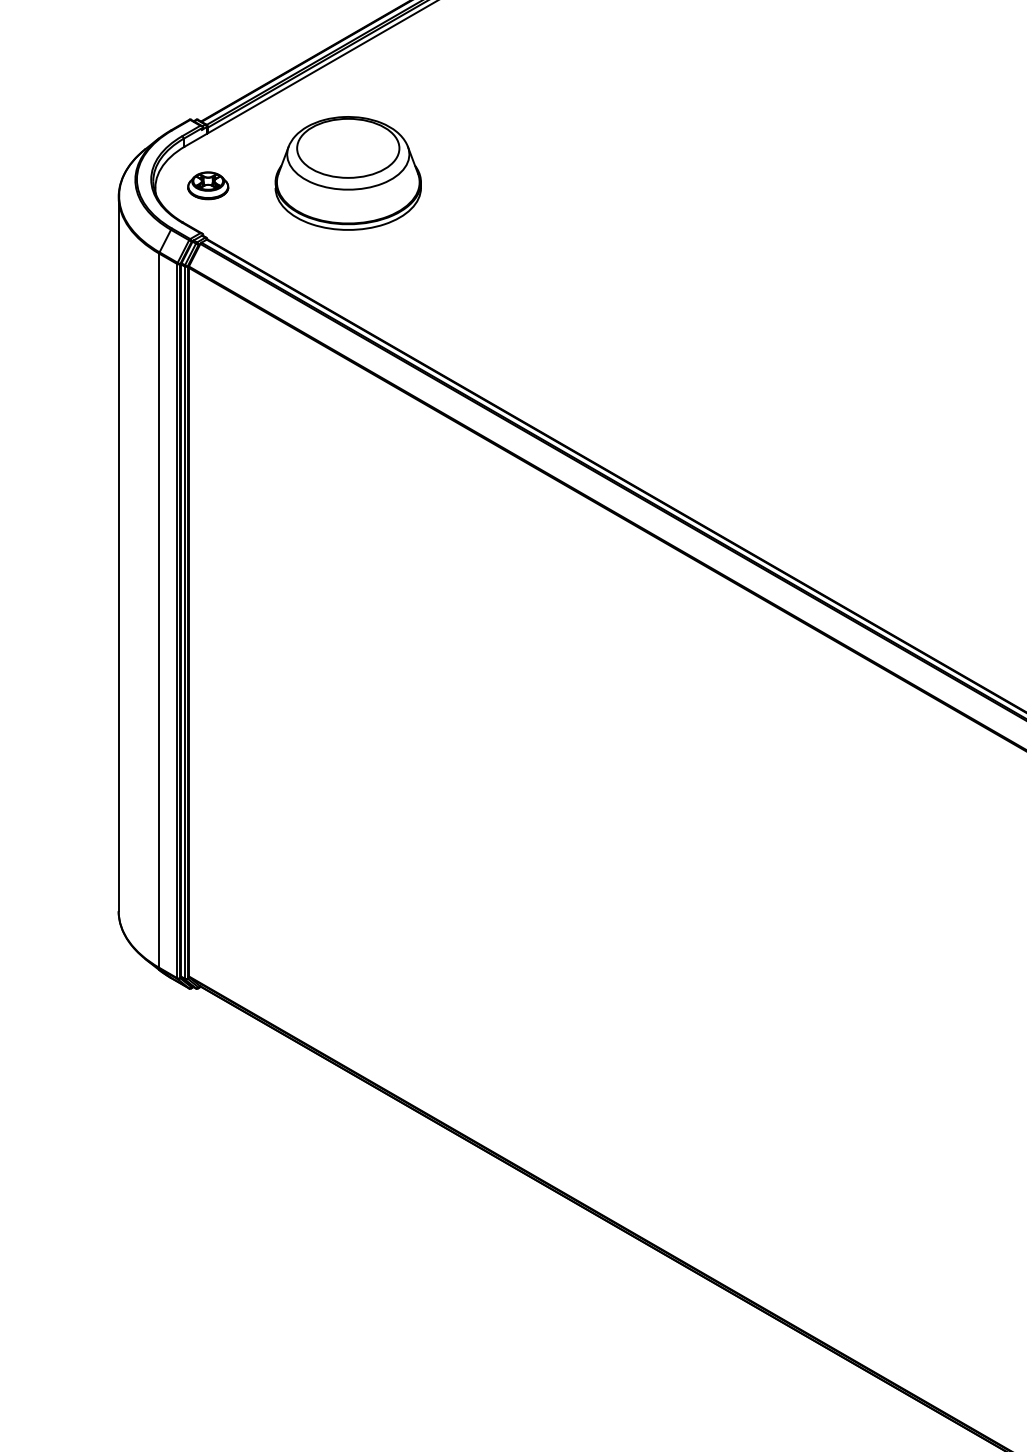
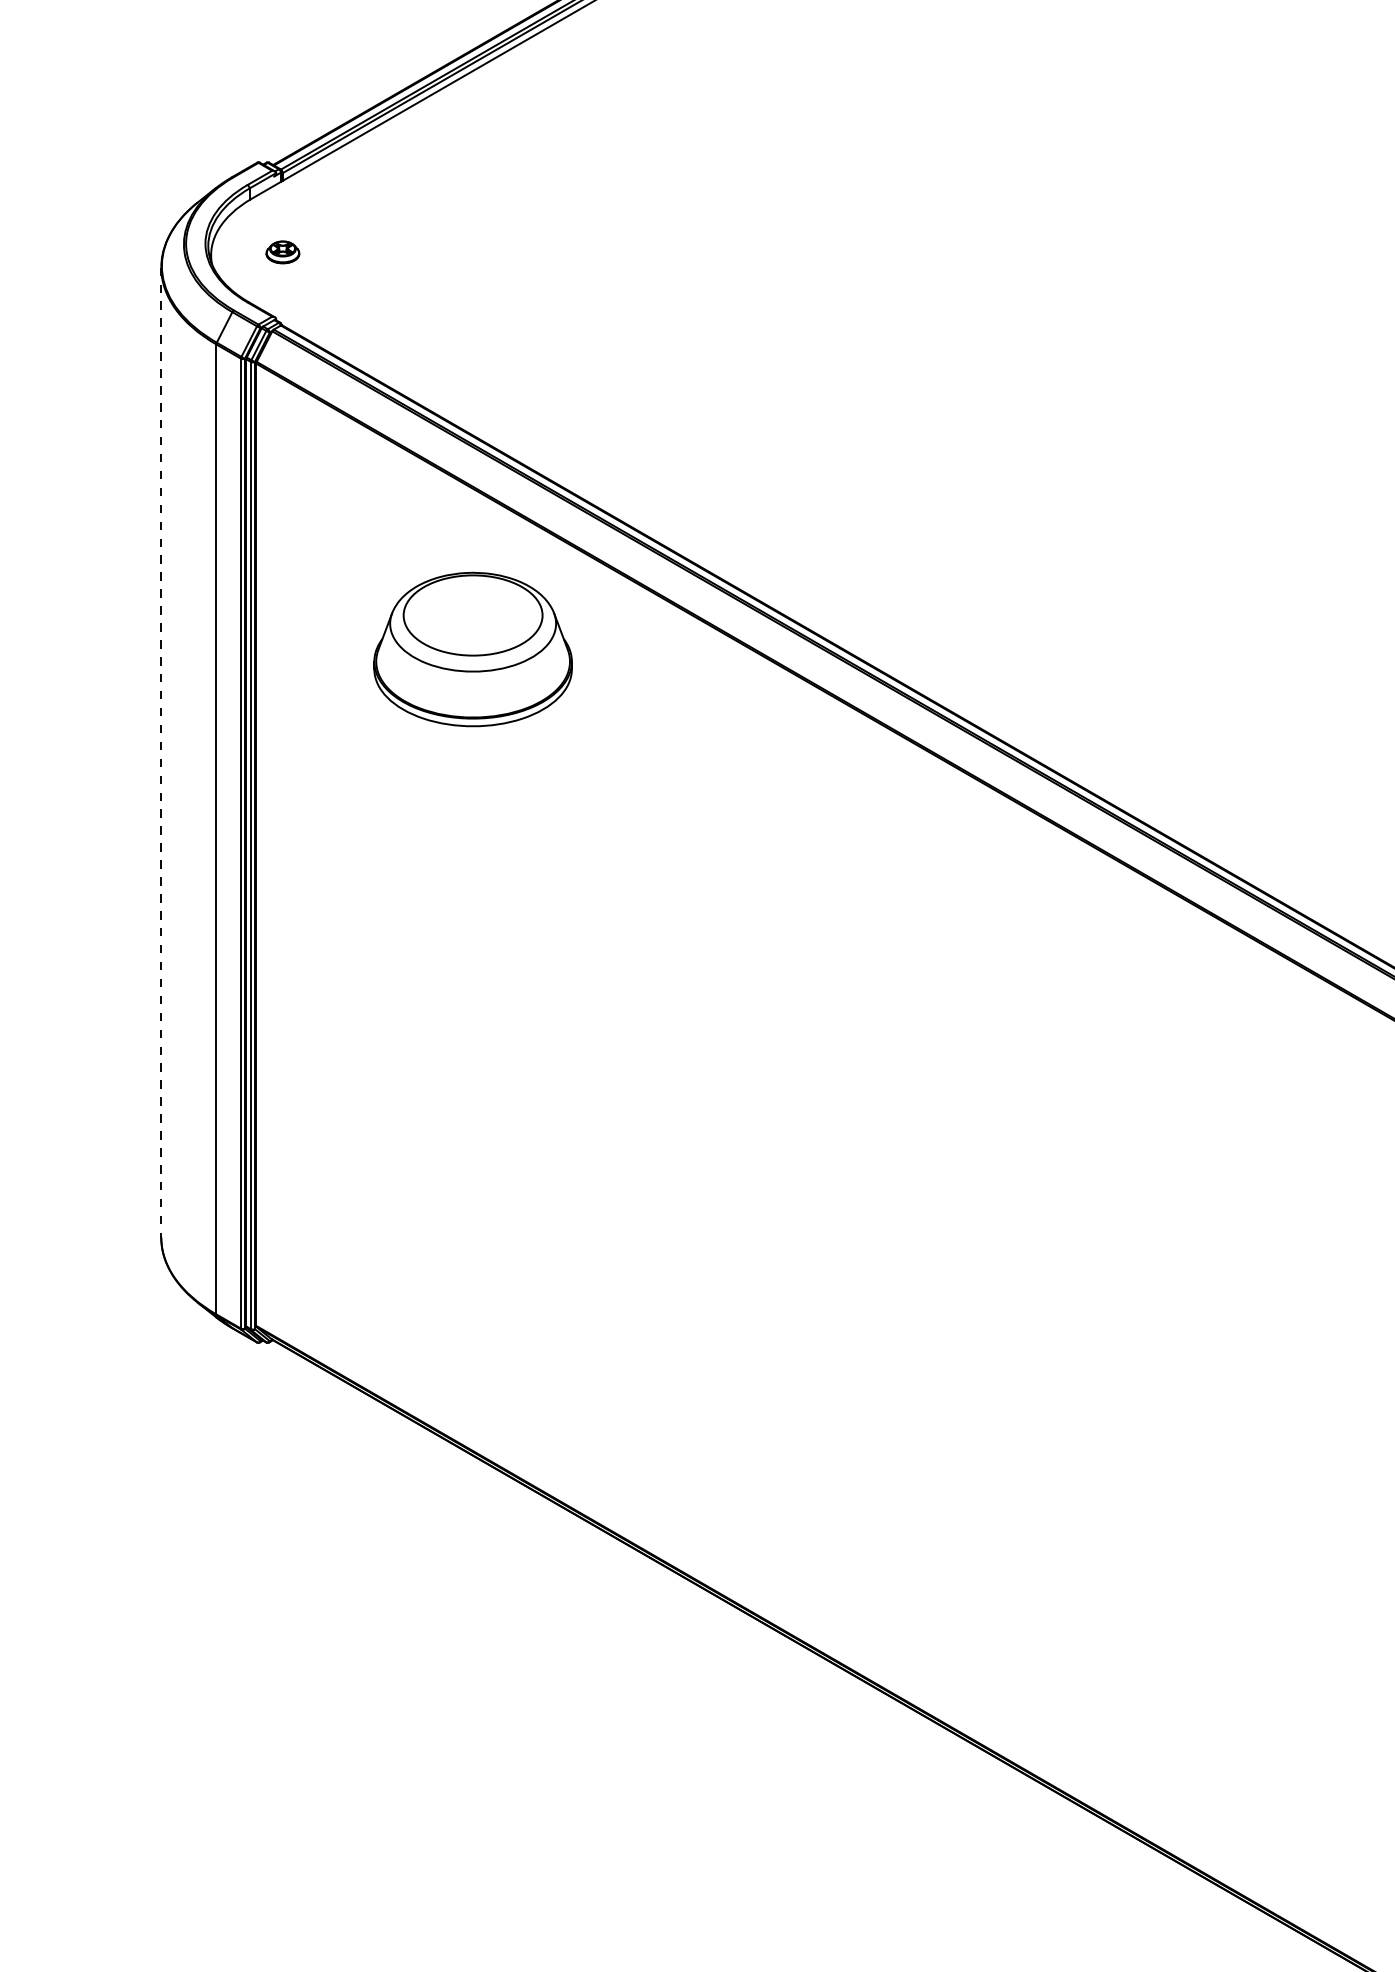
part: (347, 173) -> (472, 649), moved
part: (207, 185) -> (282, 252), size x0.6
line: (118, 554) -> (161, 752), solid -> dashed

